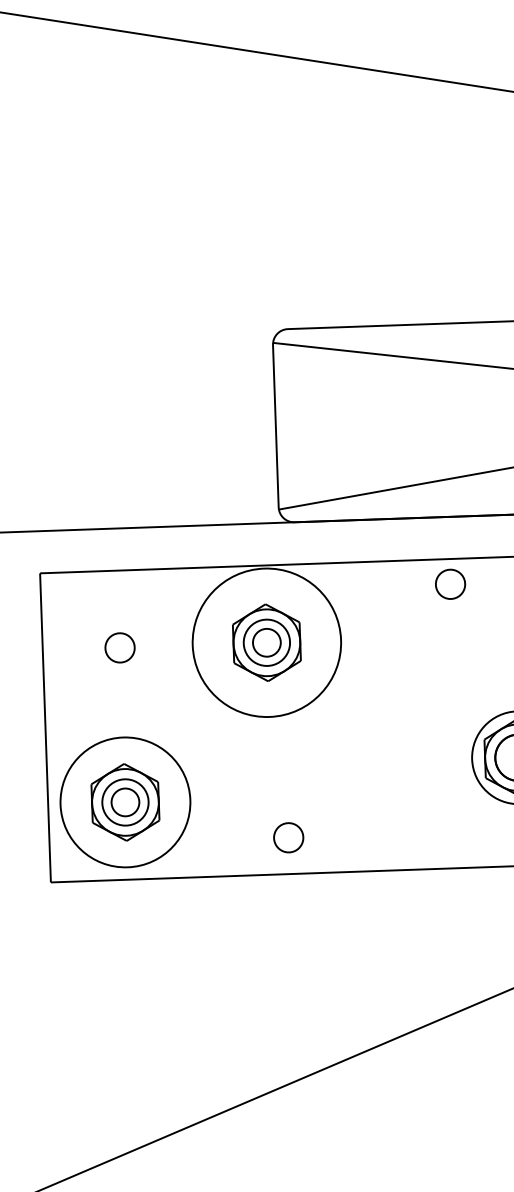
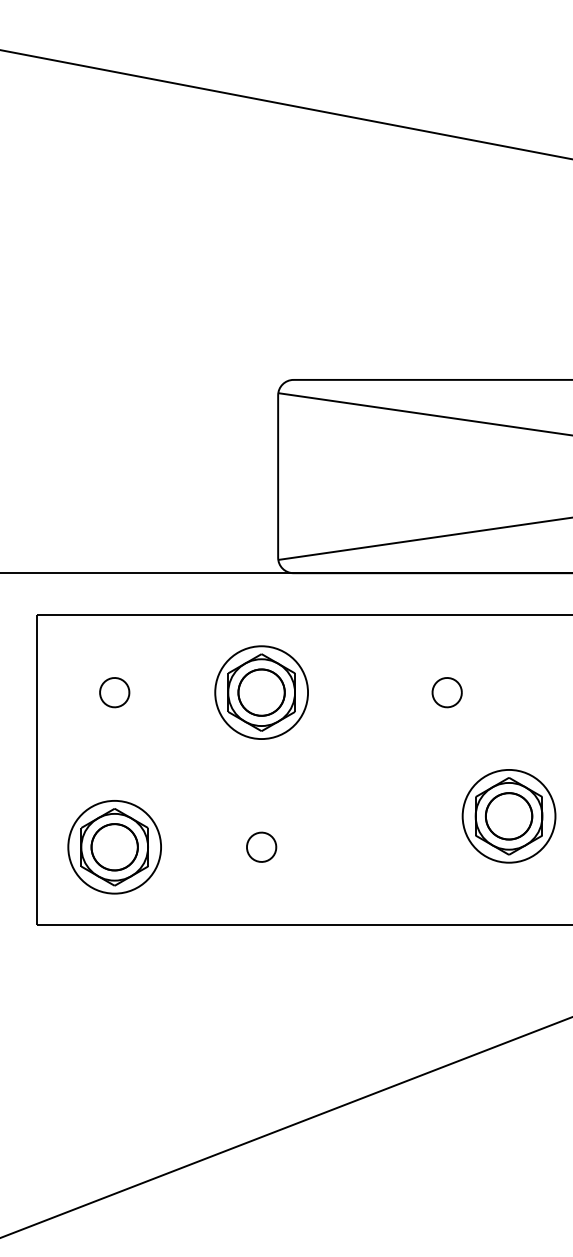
part: (449, 584) -> (446, 692), moved
circle: (266, 642) -> (261, 692), size x0.62
circle: (266, 642) -> (261, 692), size x1.67
circle: (125, 801) -> (114, 846), size x0.71
circle: (125, 802) -> (114, 847), size x1.67
part: (288, 836) -> (261, 846), moved

